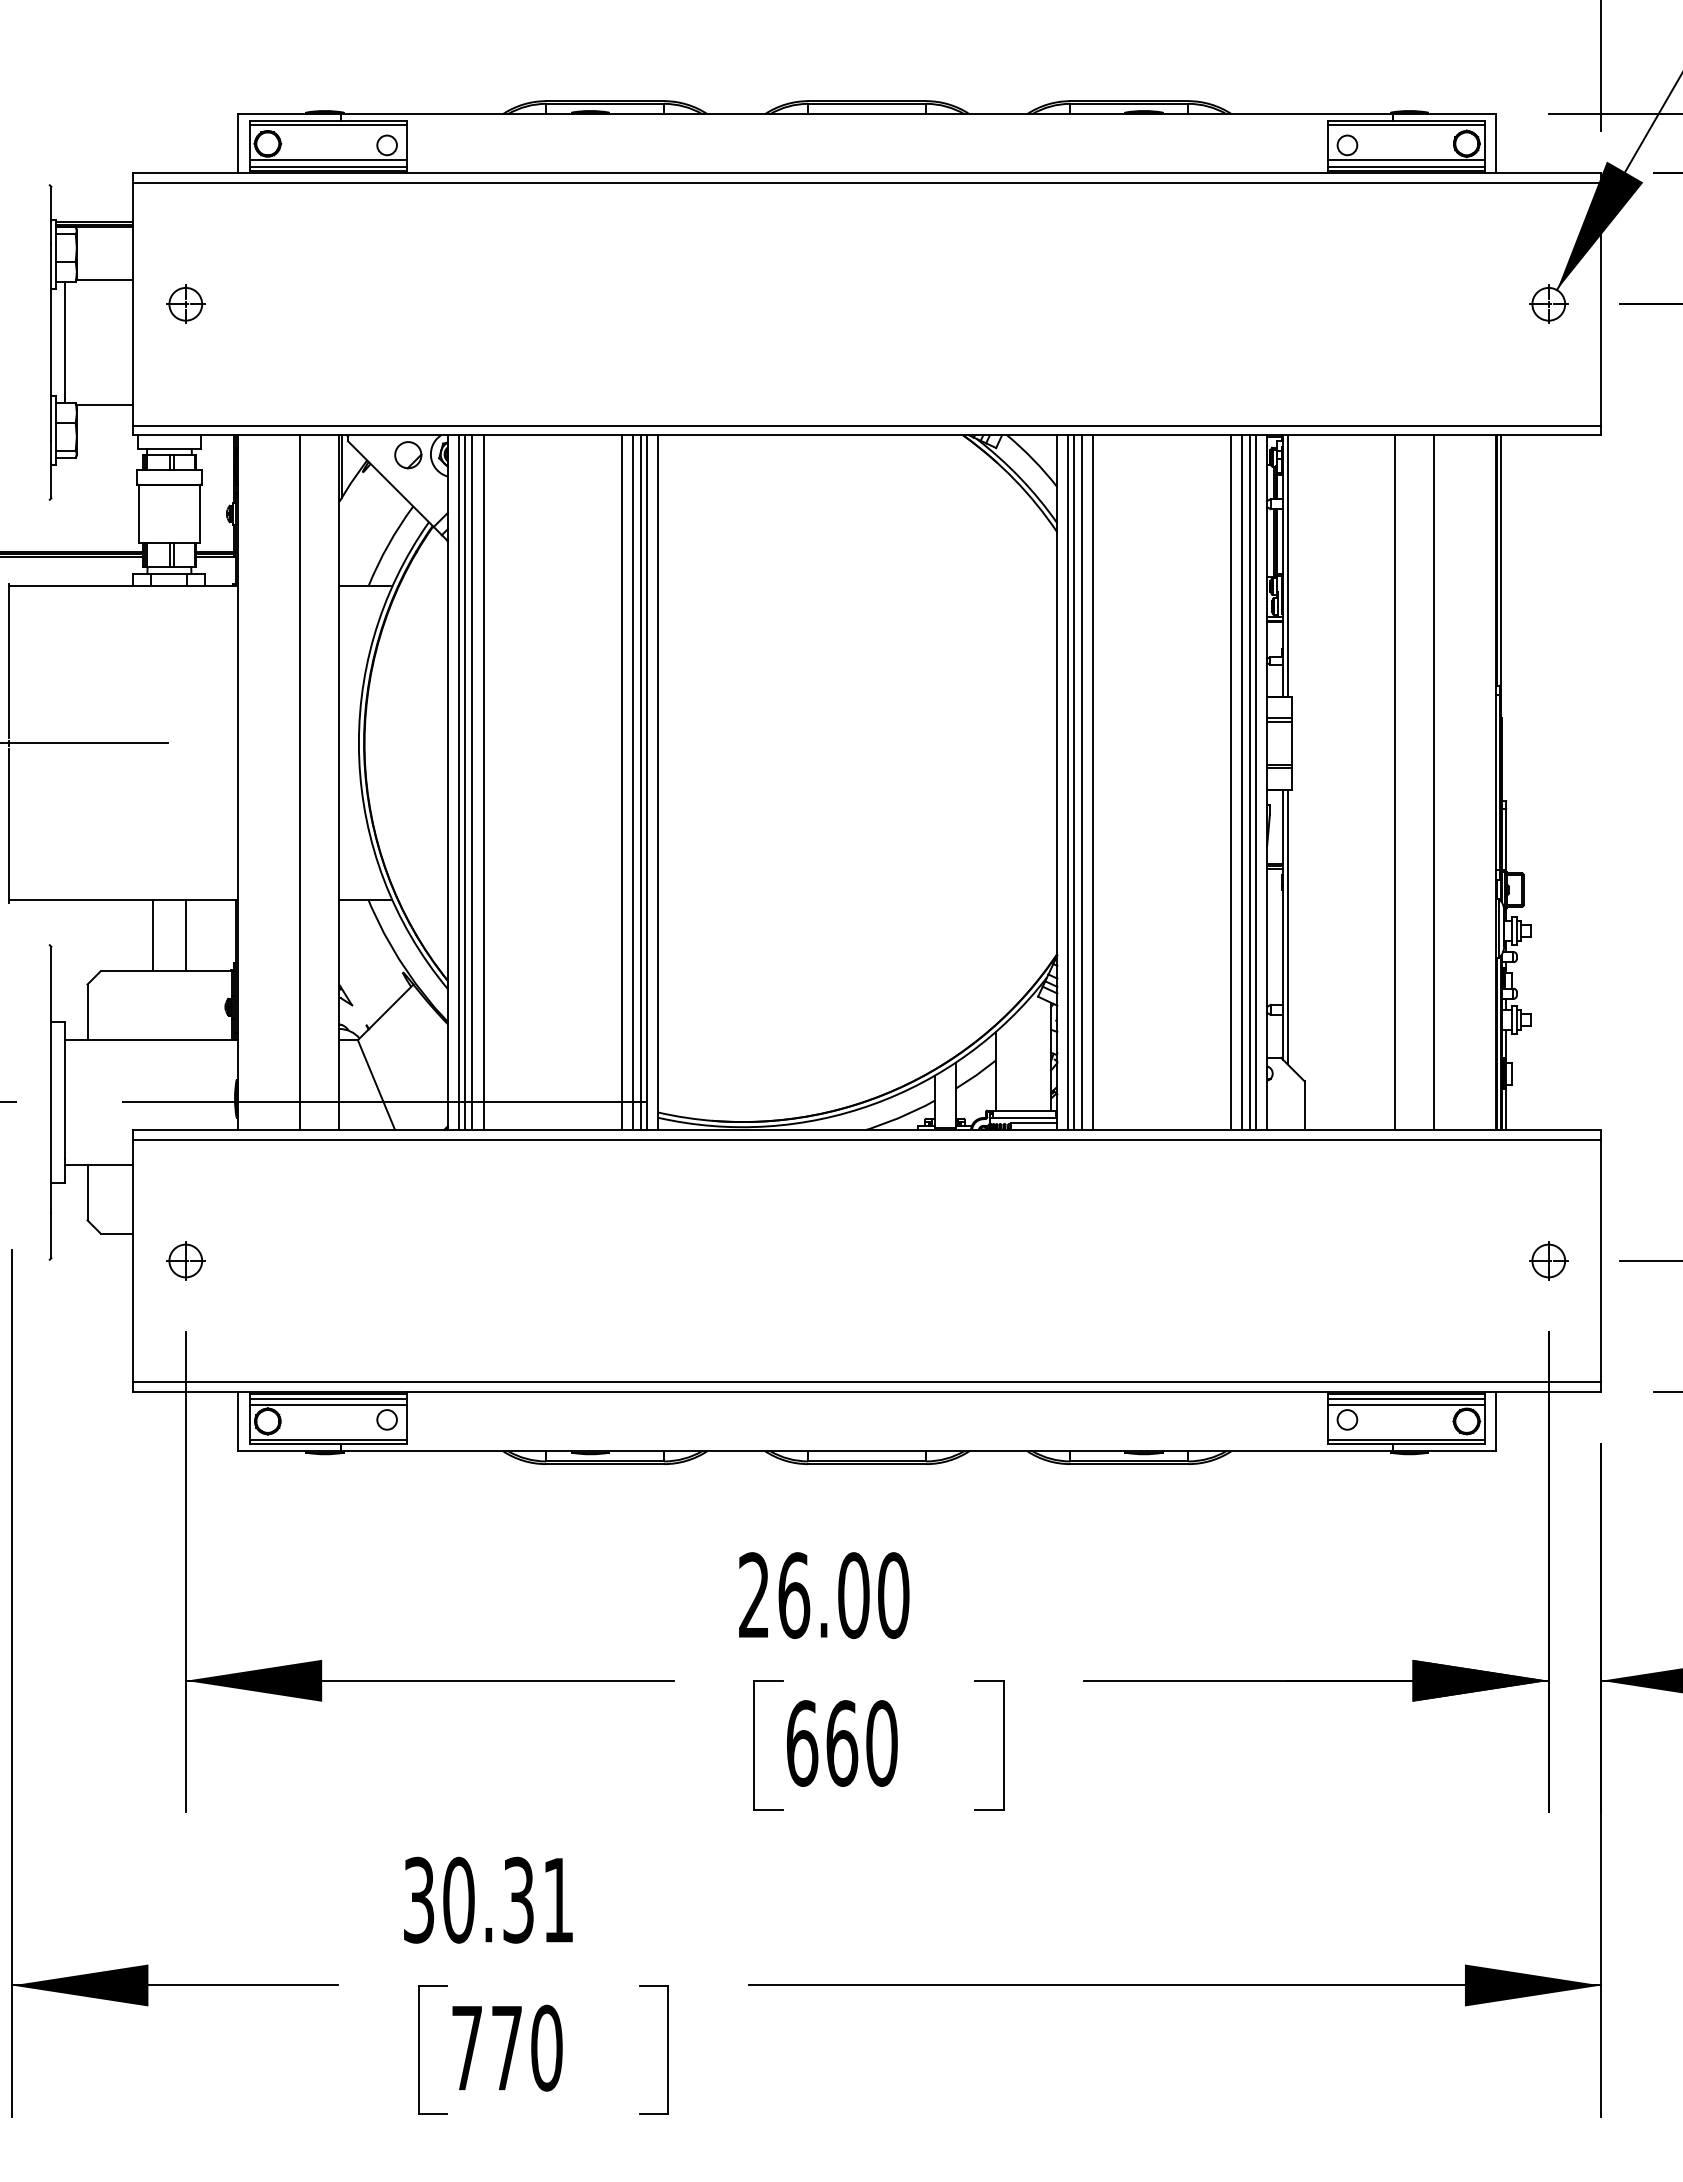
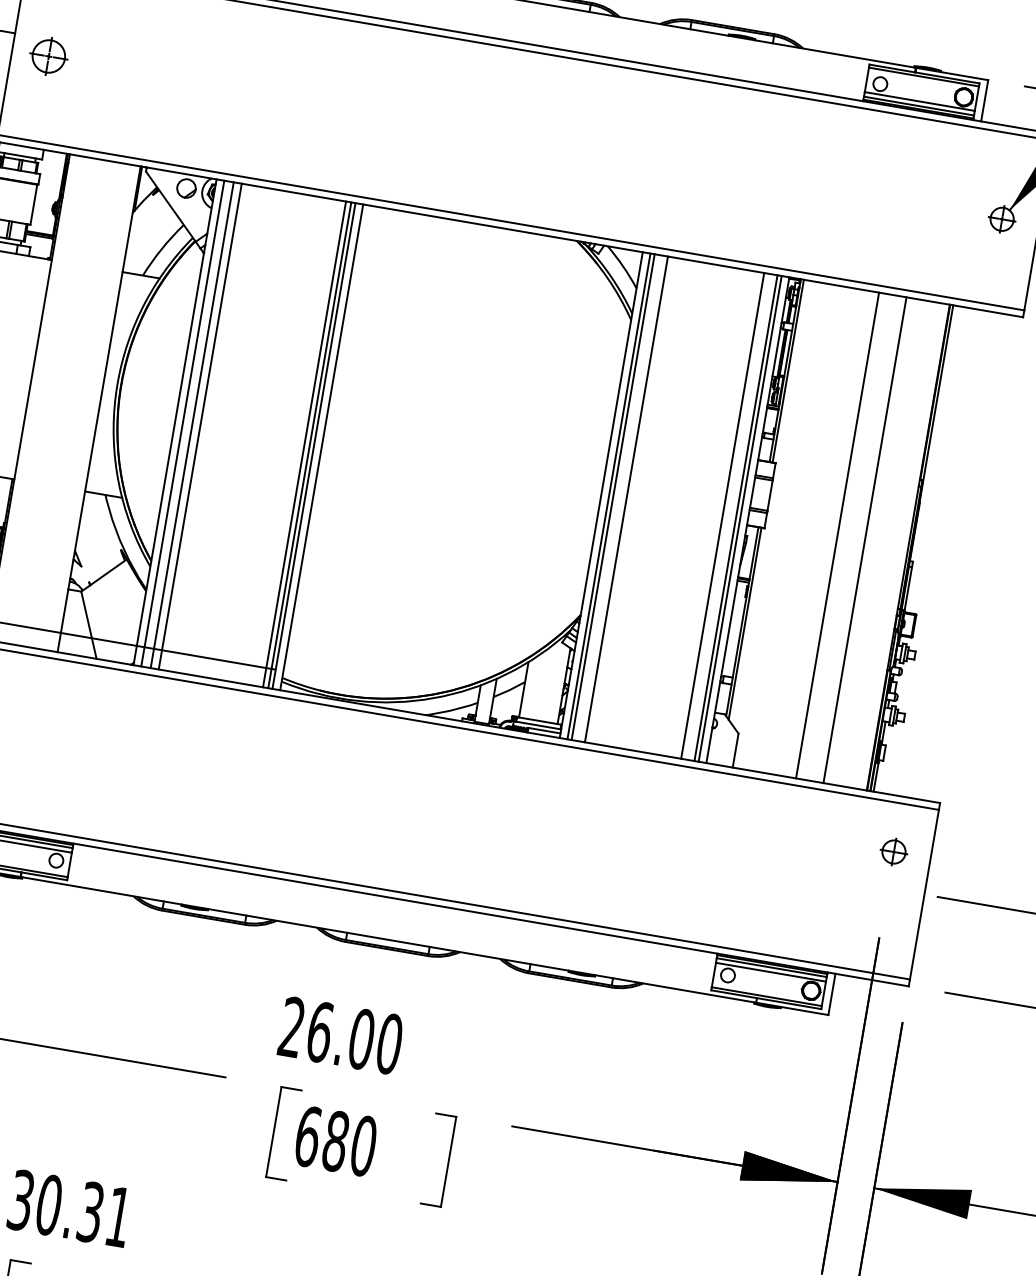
part: (185, 303) -> (48, 55), size x1.4
line: (300, 782) -> (71, 404), removed
line: (464, 782) -> (186, 424), removed
line: (621, 782) -> (296, 442), removed
line: (1081, 782) -> (618, 497), removed
line: (1242, 782) -> (730, 517), removed
part: (1548, 1260) -> (893, 851), moved
text: (842, 1743) -> (336, 1141), 660 -> 680

